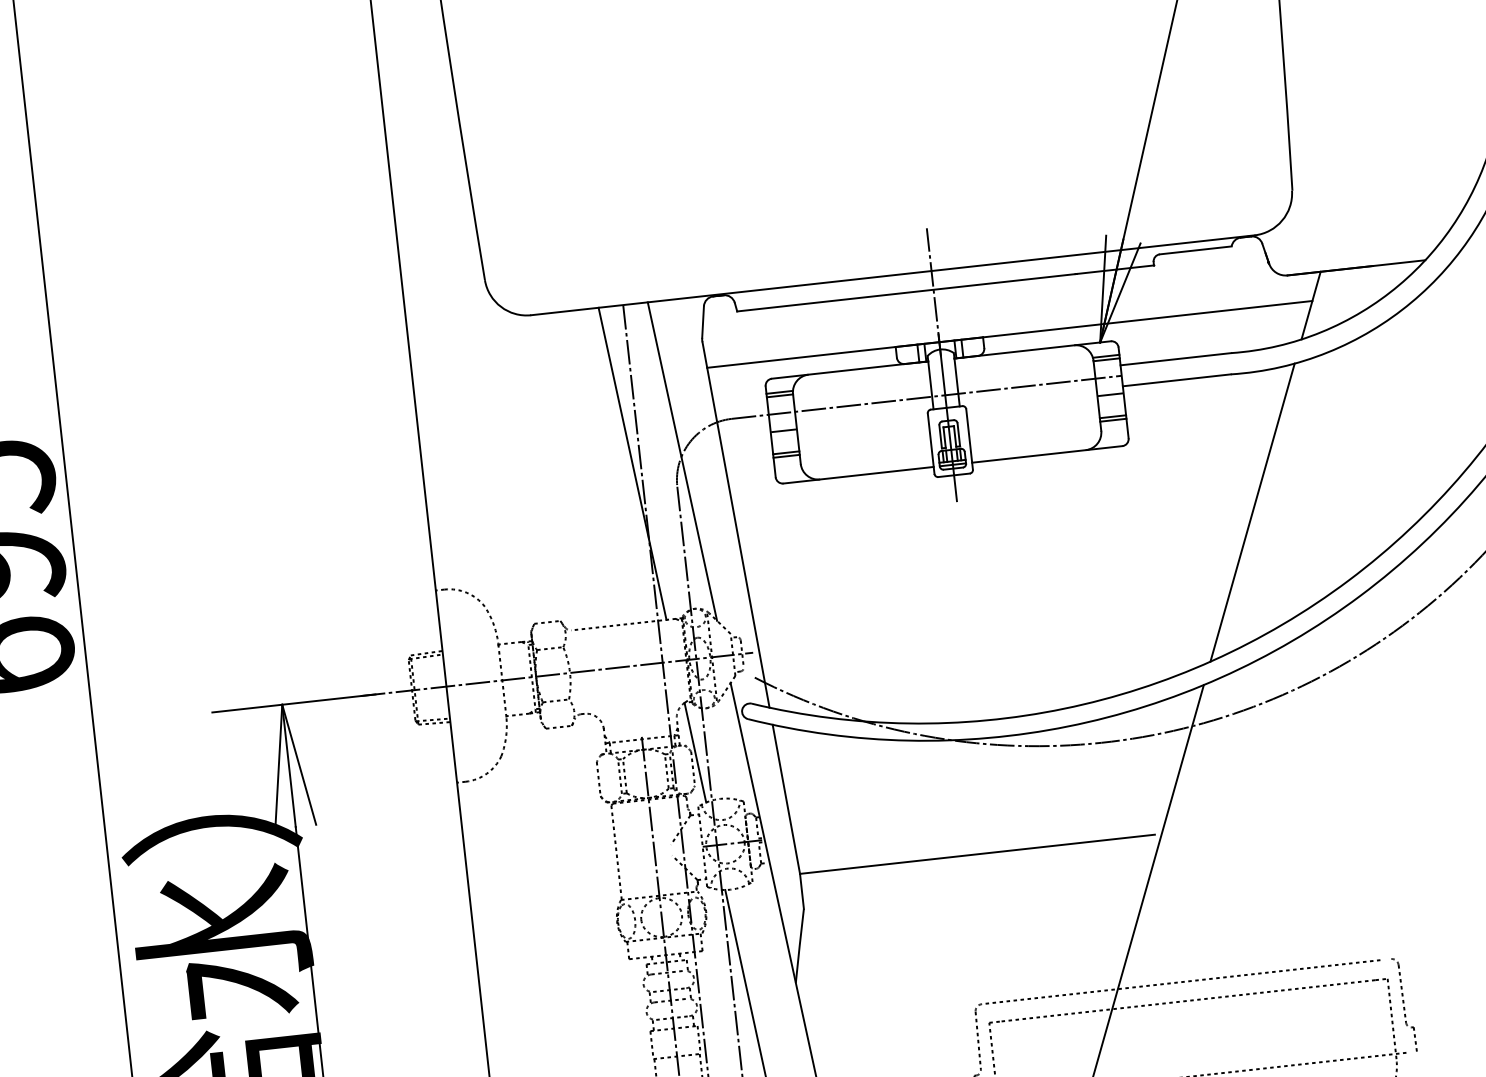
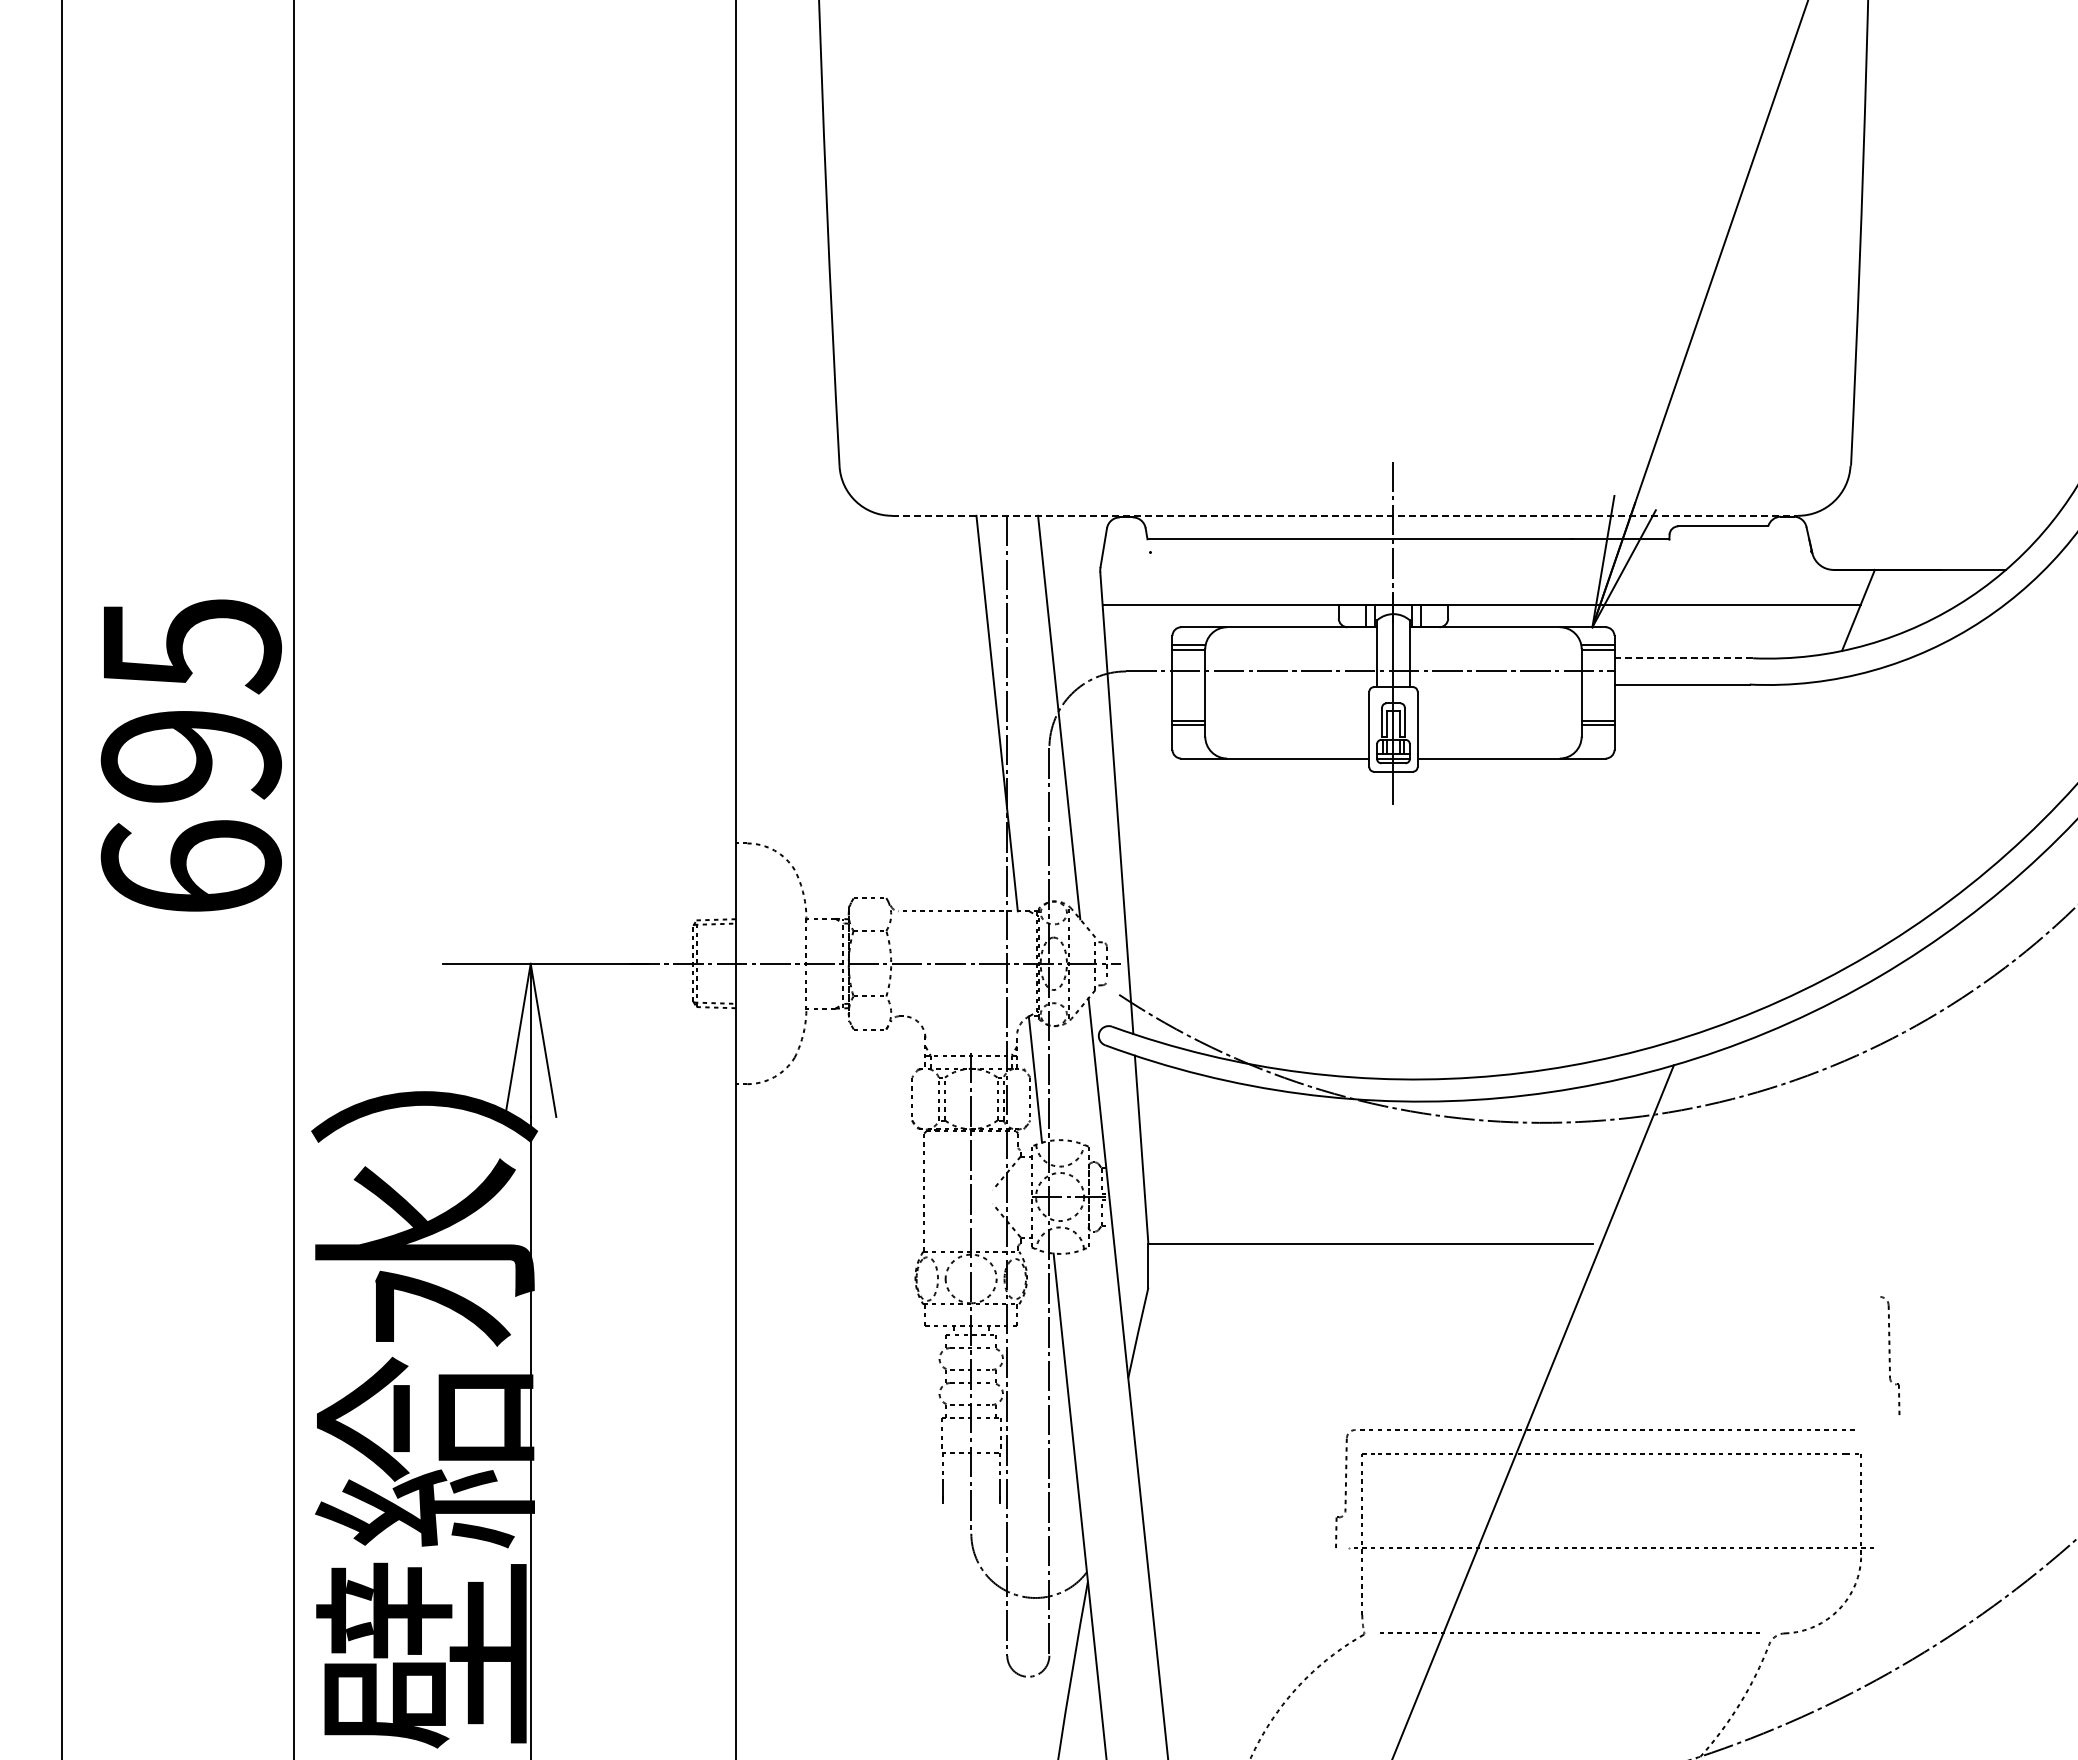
line: (893, 275) -> (1345, 515), solid -> dashed
line: (1175, 359) -> (1683, 658), solid -> dashed
line: (1110, 394) -> (1597, 693), removed
line: (783, 430) -> (1188, 693), removed
line: (1252, 512) -> (1757, 858), removed
part: (1404, 1004) -> (1890, 1355), moved

